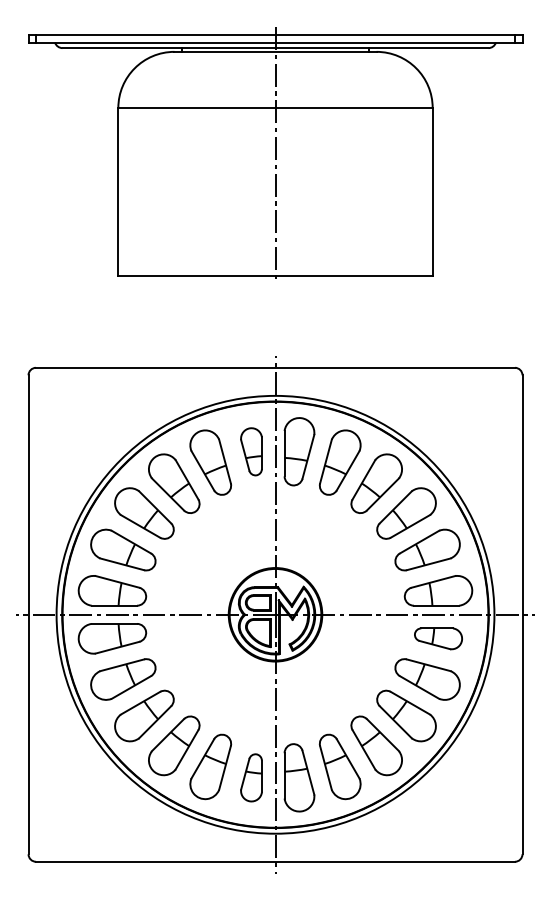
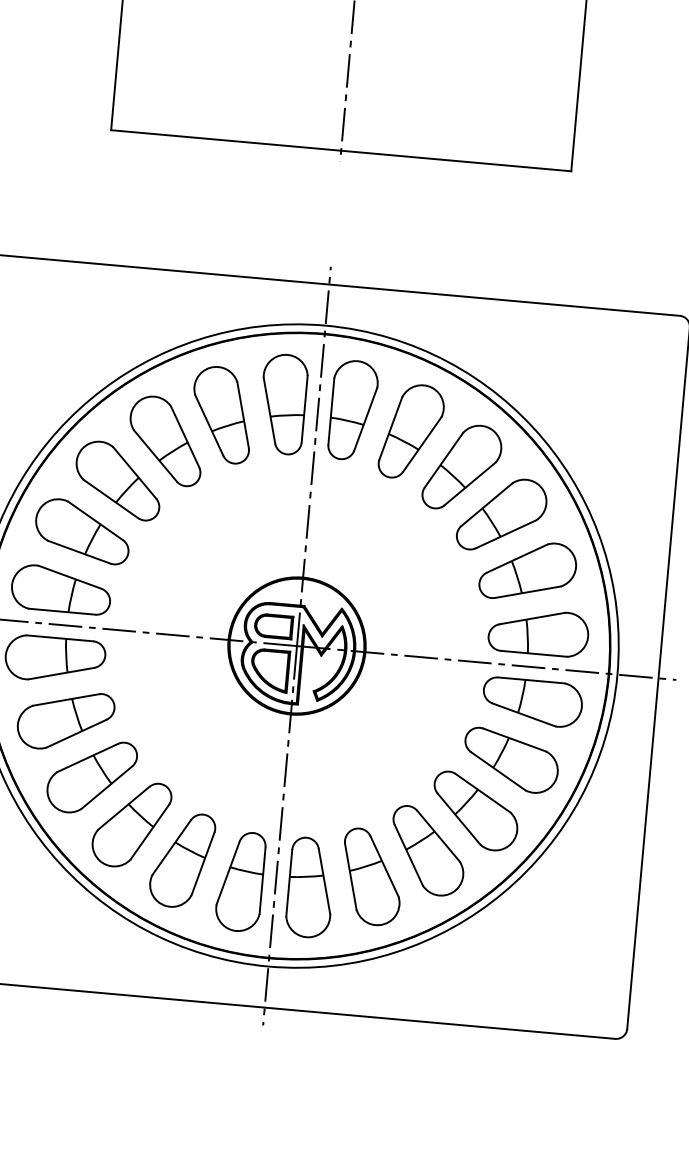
part: (251, 451) -> (283, 403), size x1.43
part: (438, 638) -> (532, 702), size x1.43
part: (251, 777) -> (240, 881), size x1.43

